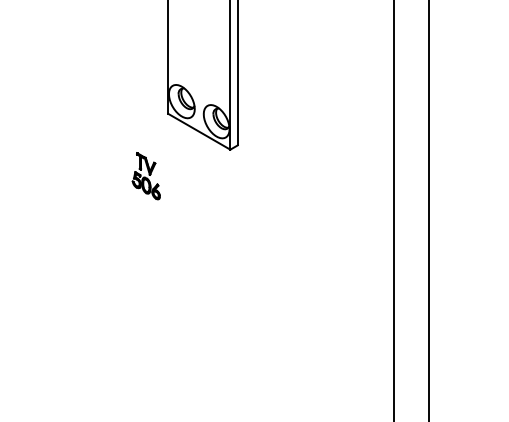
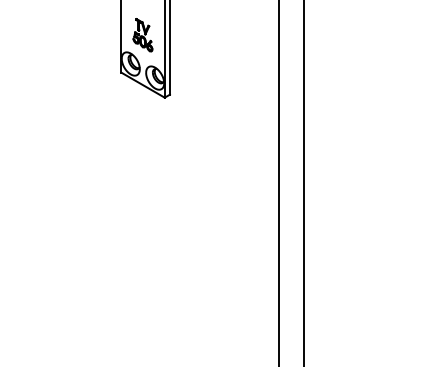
part: (145, 176) -> (142, 35), moved

